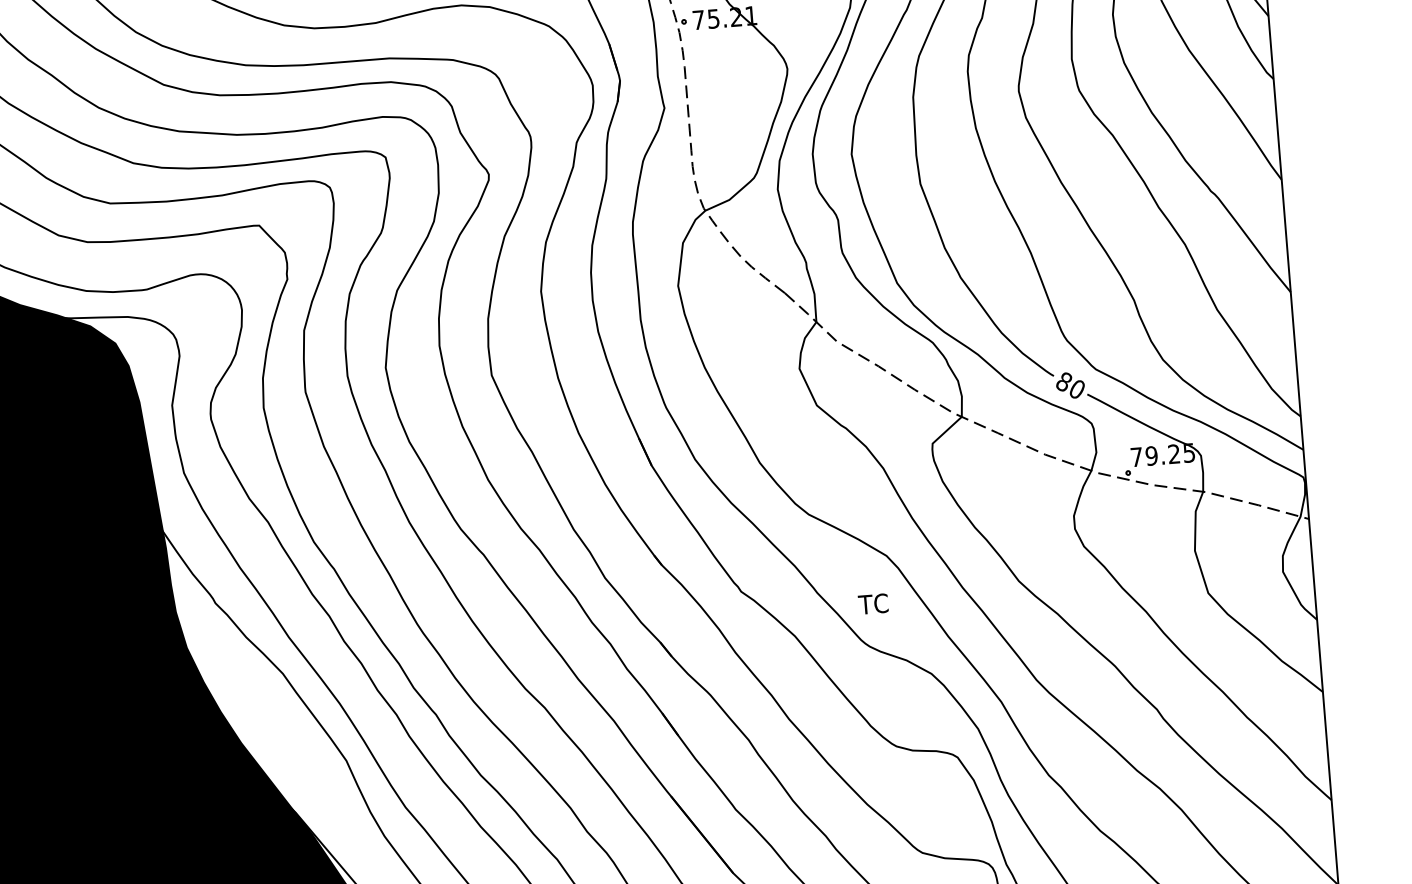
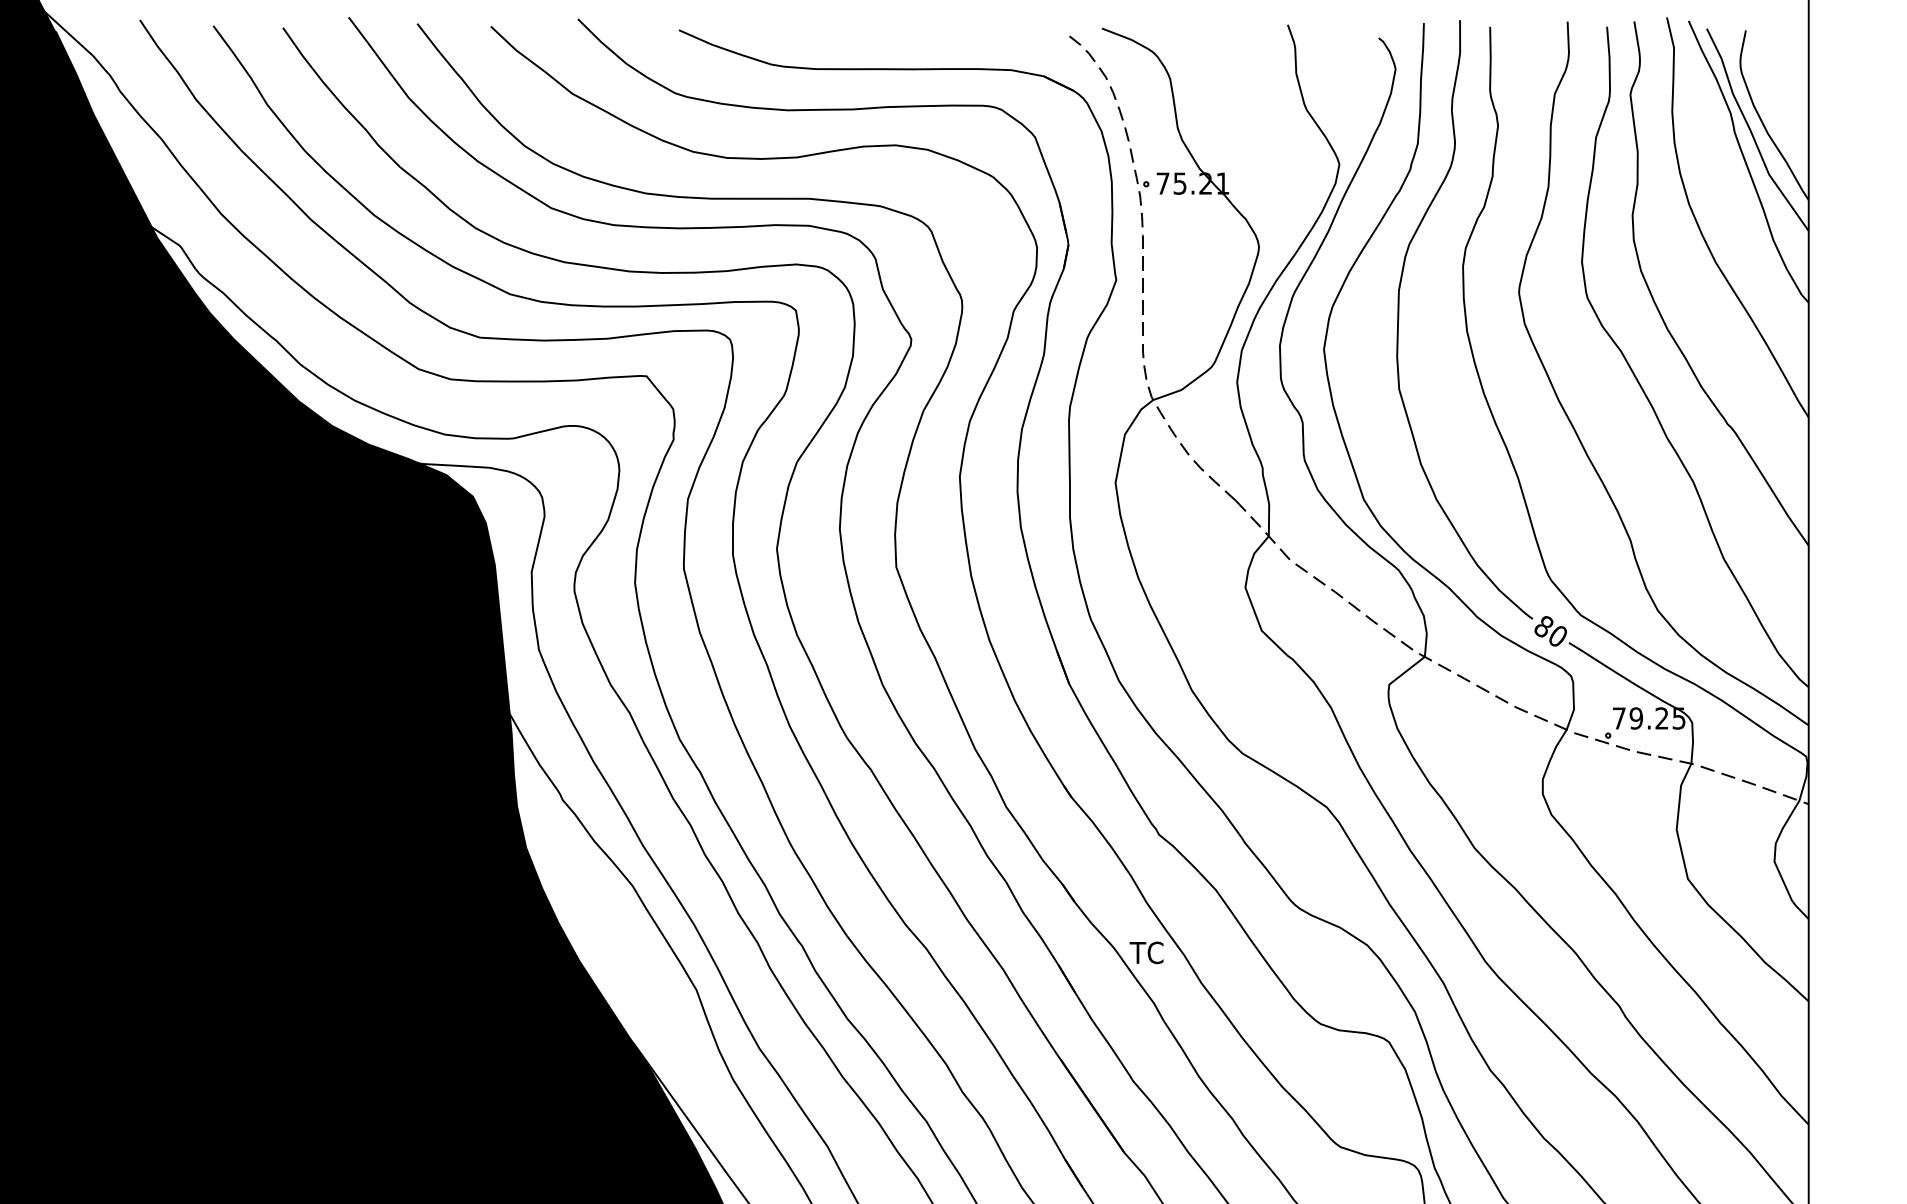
text: (873, 603) -> (1146, 952), moved

